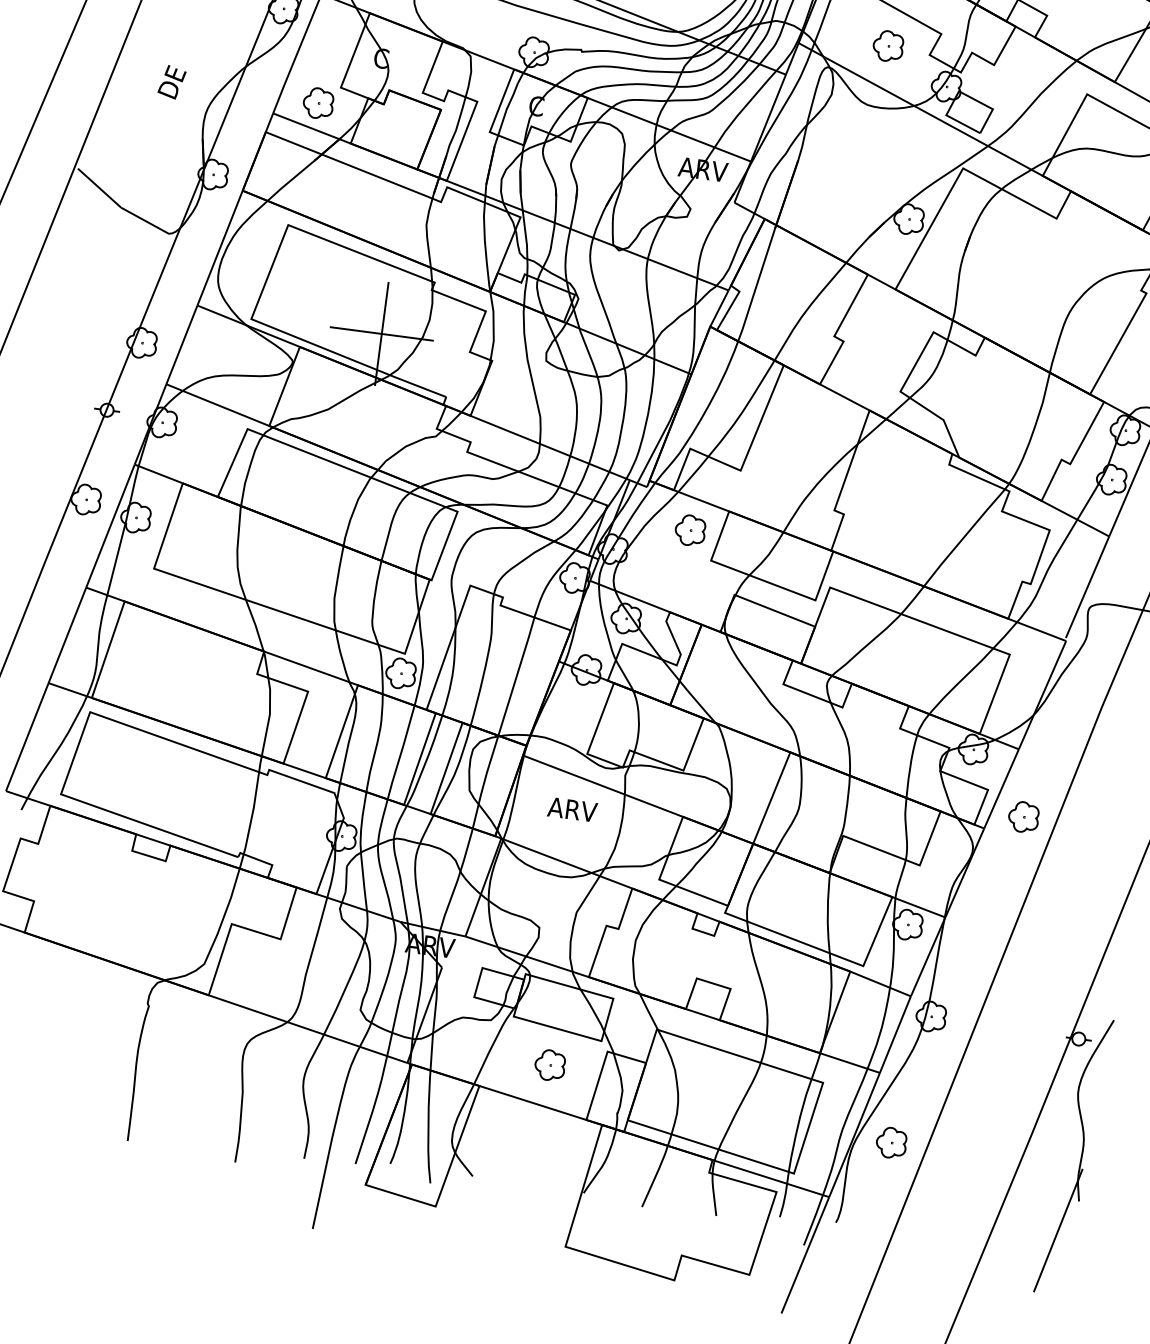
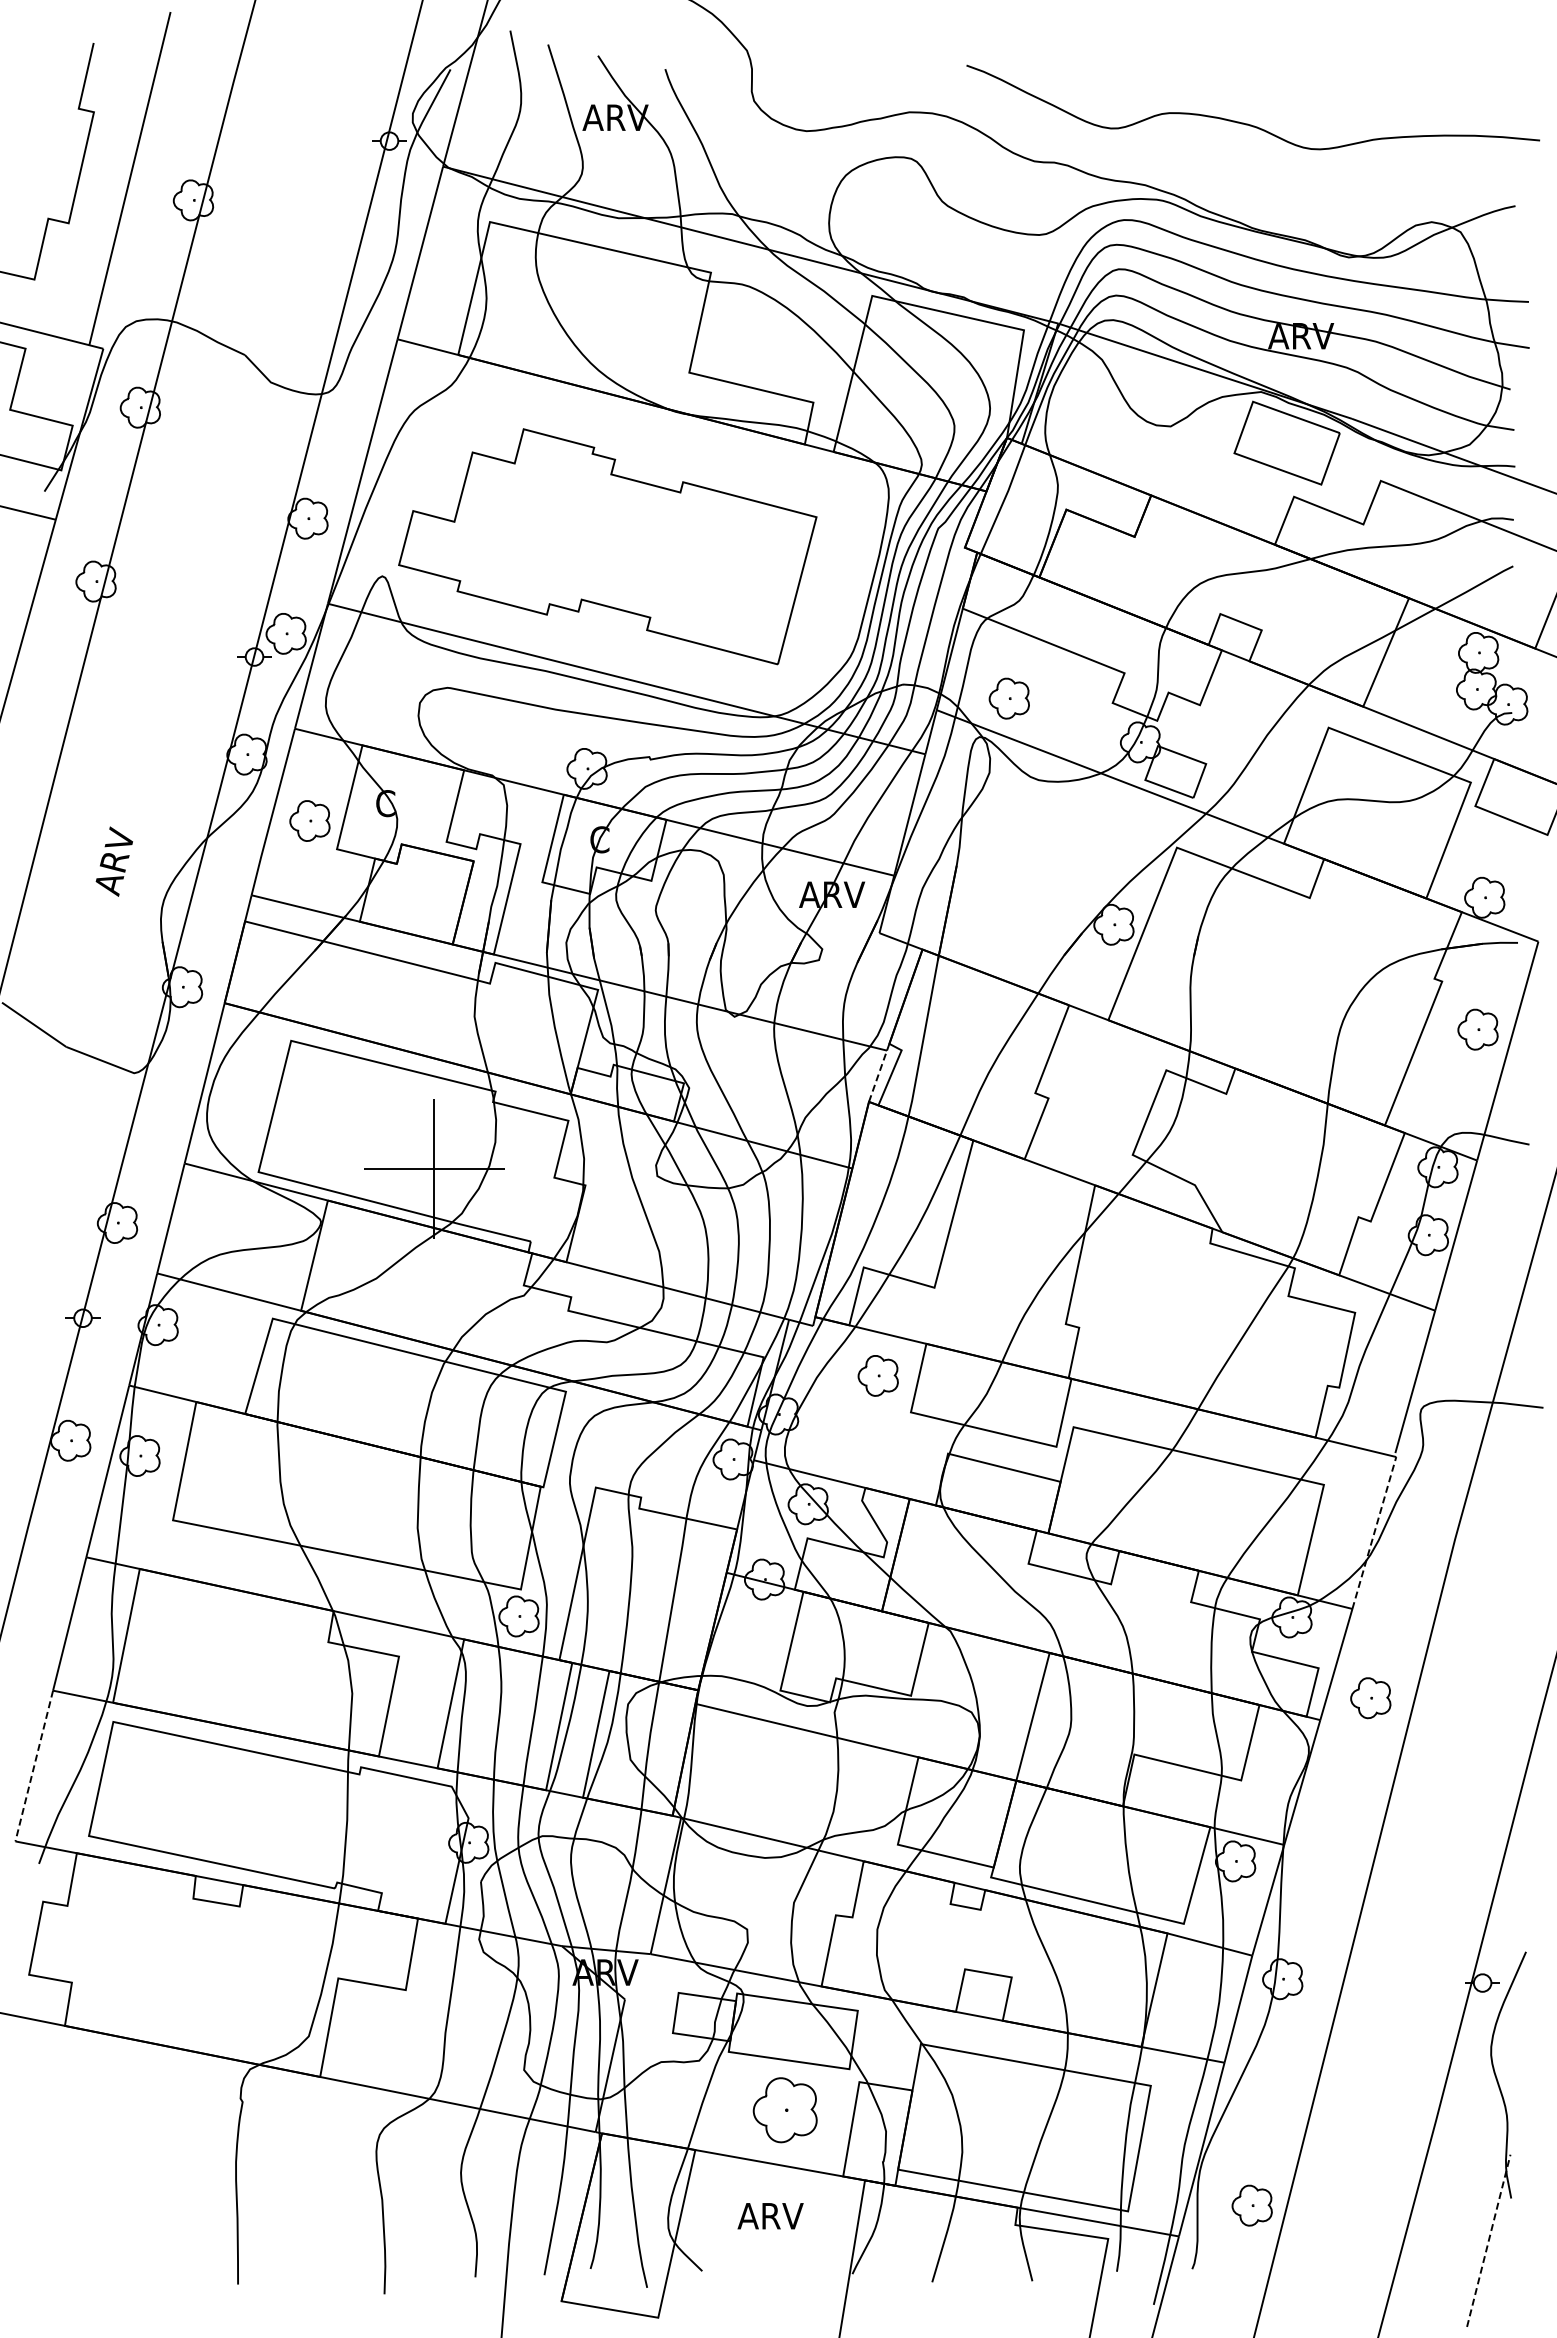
part: (887, 46) -> (1008, 698), moved
text: (174, 74) -> (113, 861), DE -> ARV
part: (318, 102) -> (309, 820), moved
line: (719, 308) -> (878, 1075), solid -> dashed
line: (1042, 694) -> (1374, 1532), solid -> dashed
line: (27, 737) -> (34, 1766), solid -> dashed
text: (572, 809) -> (770, 2216), moved
part: (550, 1065) -> (785, 2110), size x1.6
part: (891, 1142) -> (1251, 2205), moved
line: (1058, 1230) -> (1488, 2240), solid -> dashed

